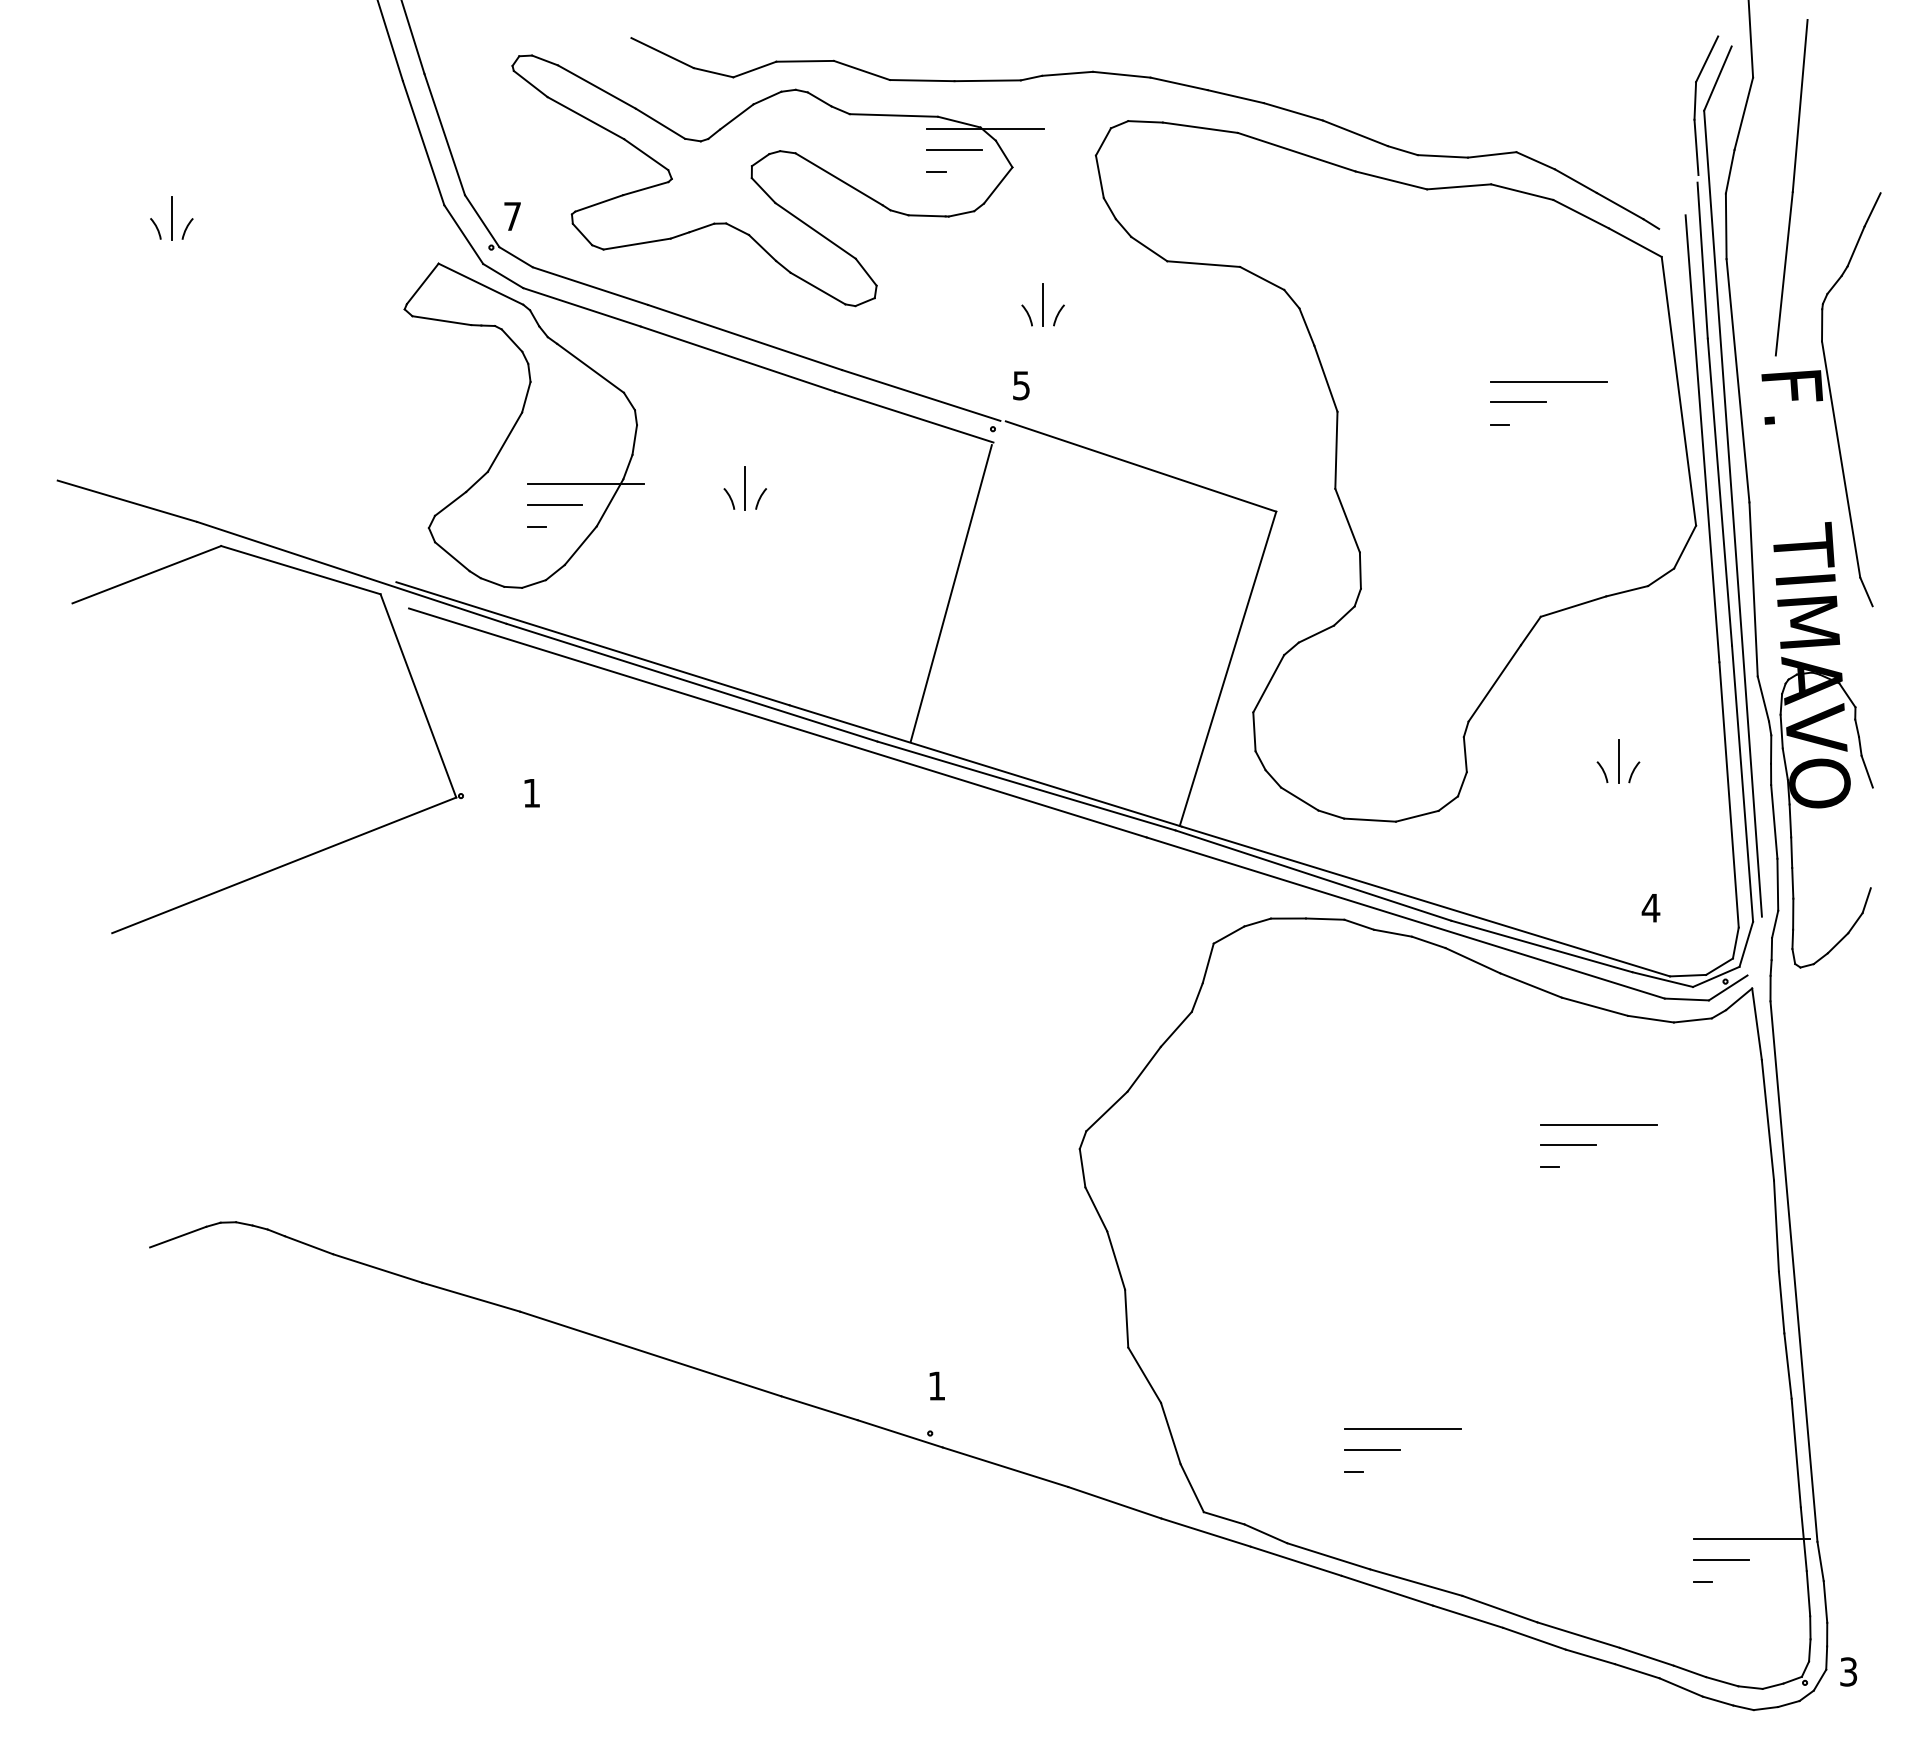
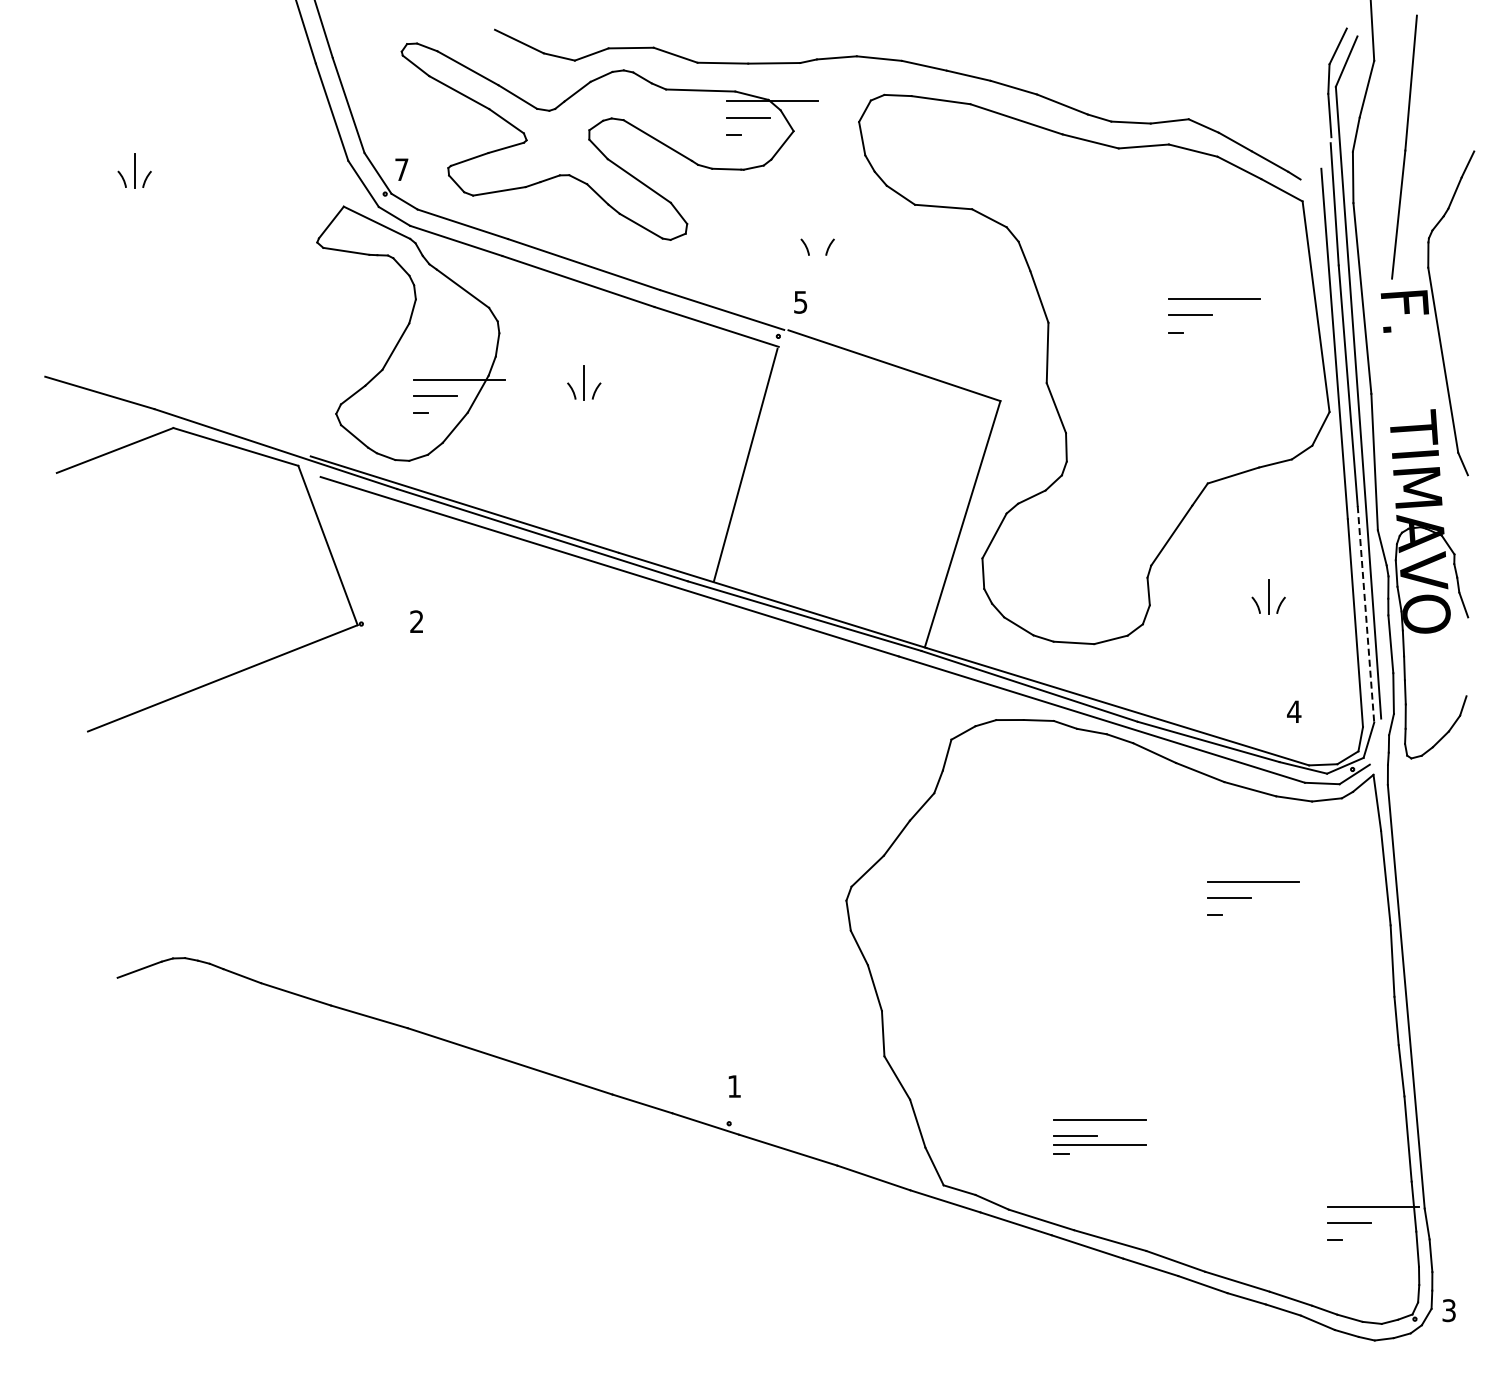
line: (1042, 304) -> (817, 238), removed
line: (1741, 783) -> (1365, 614), solid -> dashed
text: (531, 792) -> (416, 621), 1 -> 2
line: (1402, 1460) -> (1099, 1144), added

